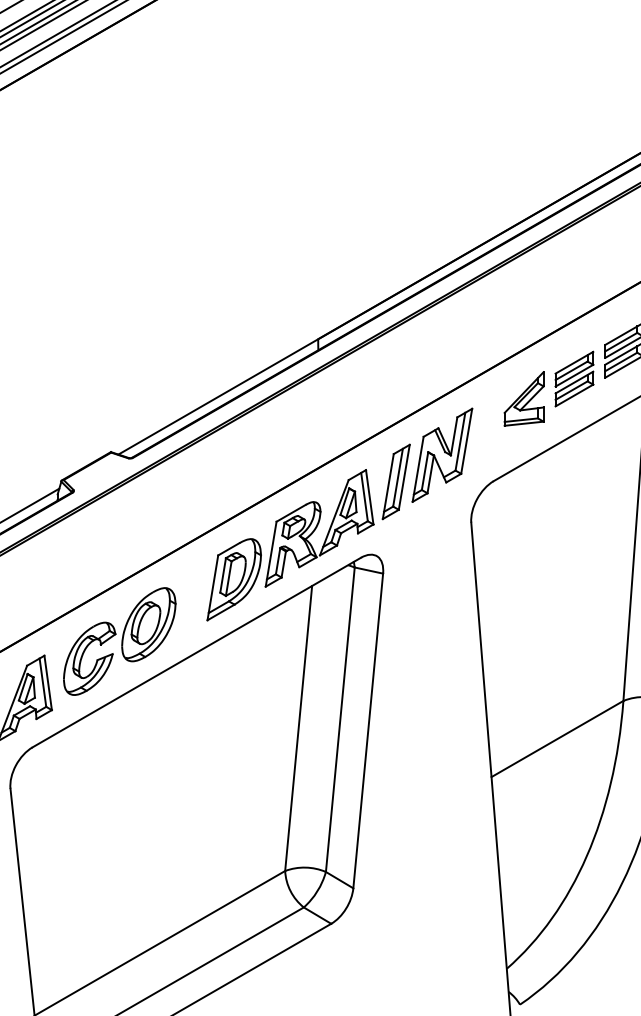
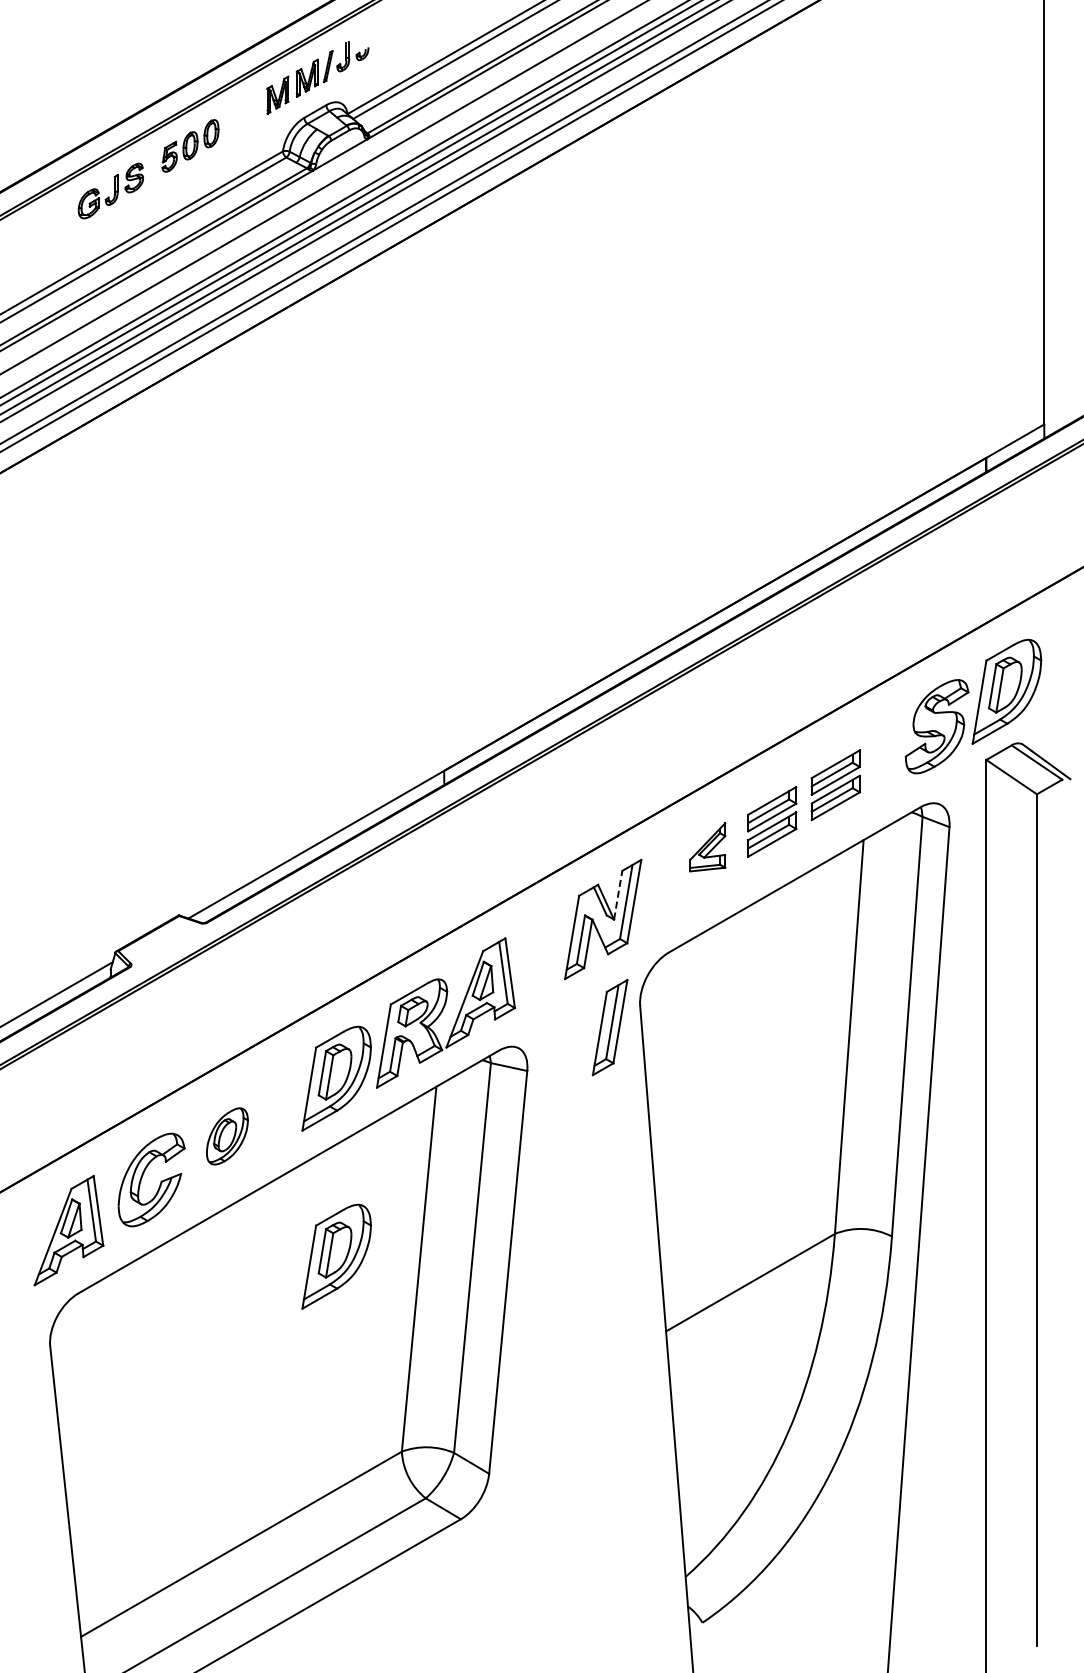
part: (523, 399) -> (707, 847), size x0.7
line: (454, 436) -> (618, 895), solid -> dashed
part: (395, 481) -> (609, 1027), moved
part: (148, 624) -> (227, 1136), size x0.6
part: (234, 718) -> (336, 1256), added

